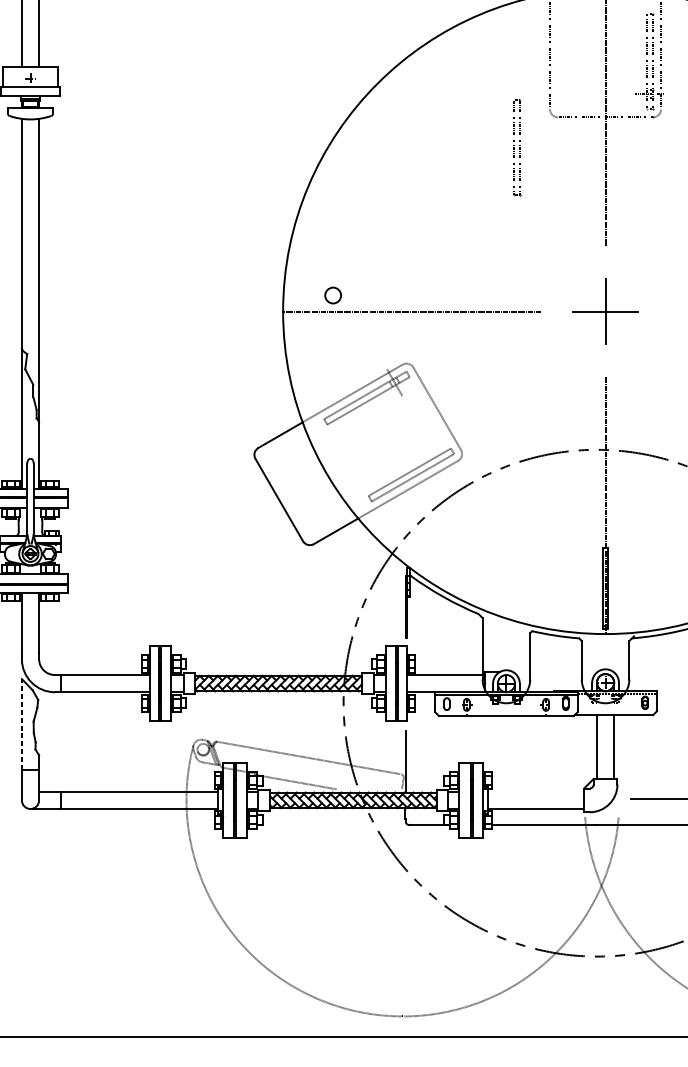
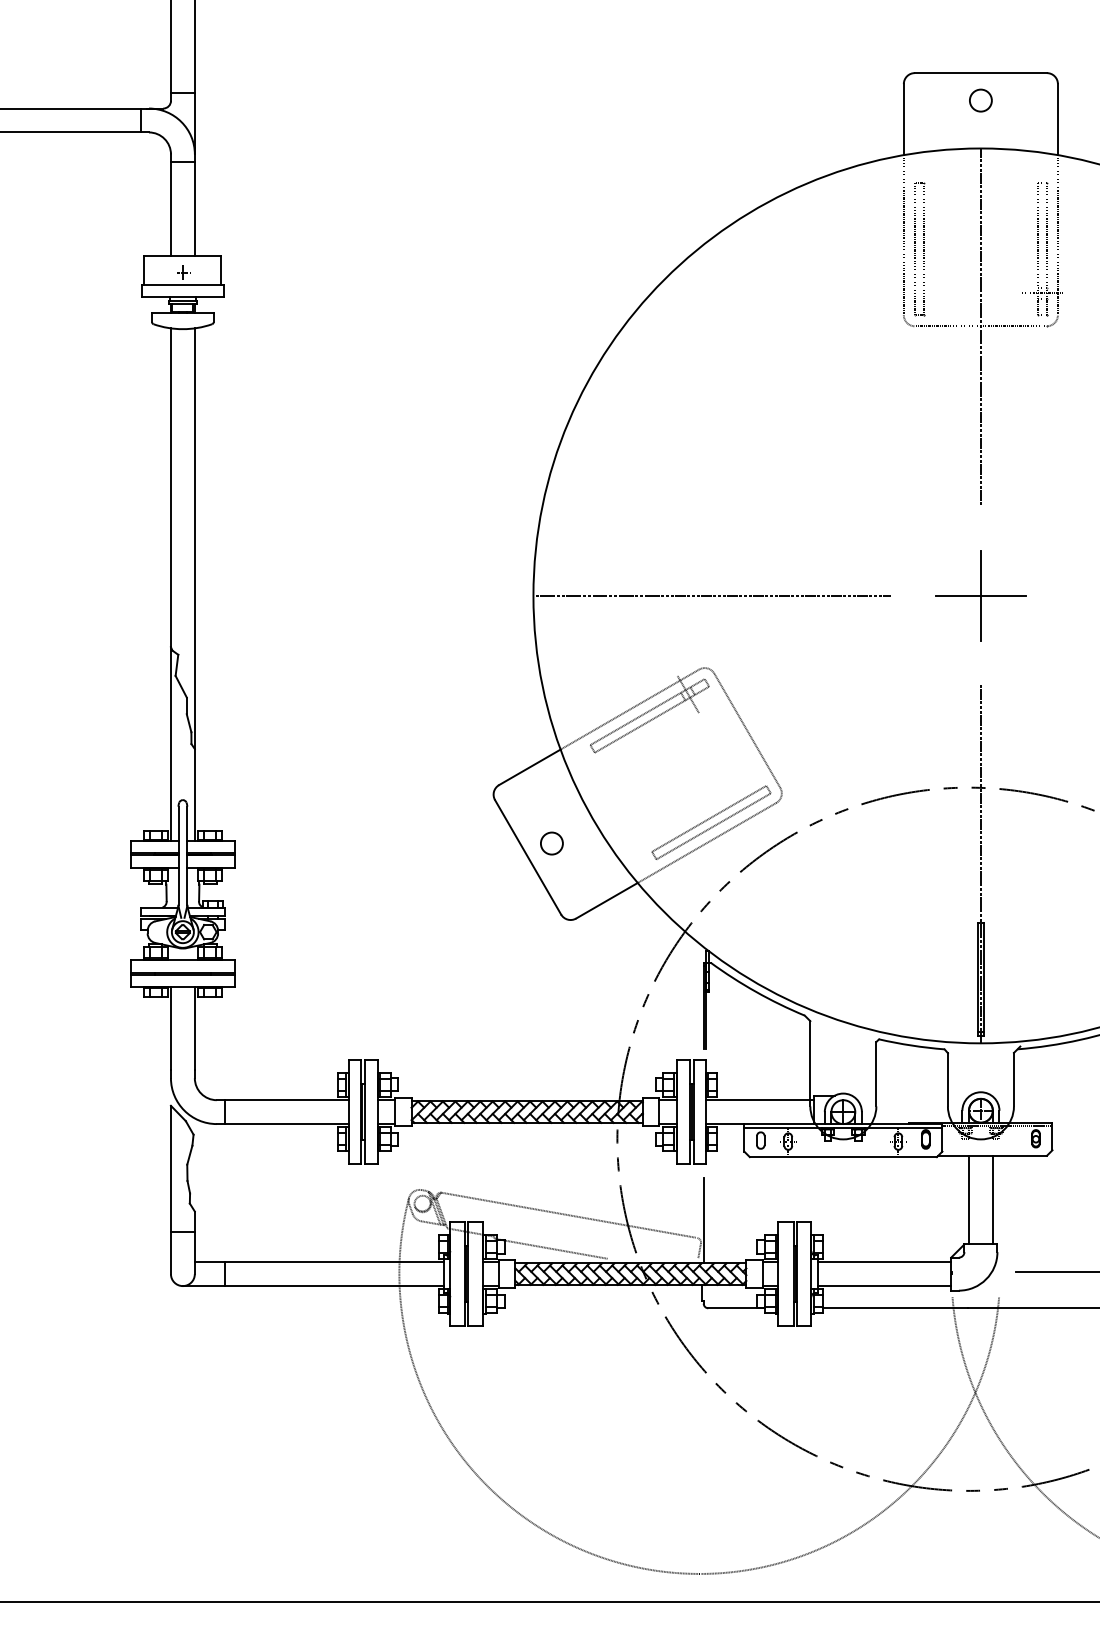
part: (517, 147) -> (919, 249), moved
circle: (332, 295) -> (551, 843), moved
line: (21, 724) -> (170, 1168), dashed -> solid
line: (536, 792) -> (884, 1262), added

